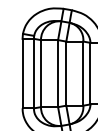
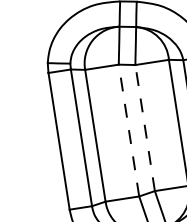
line: (58, 73) -> (129, 130), solid -> dashed
line: (66, 73) -> (145, 127), solid -> dashed

